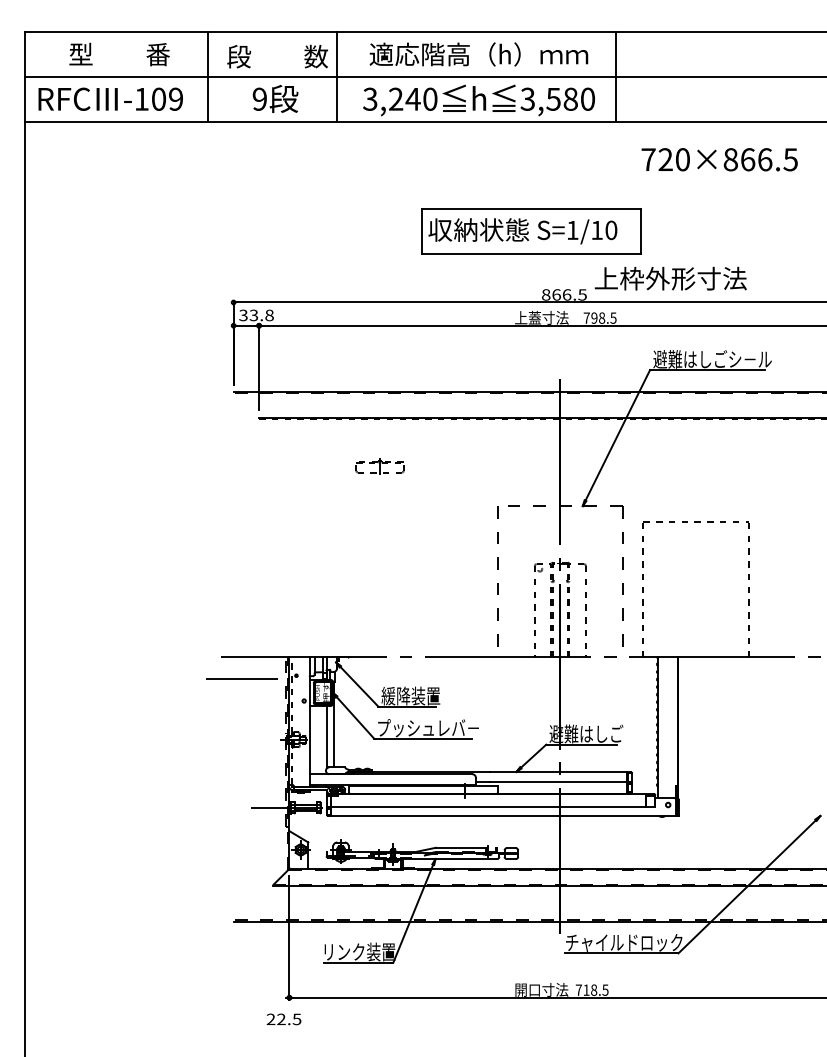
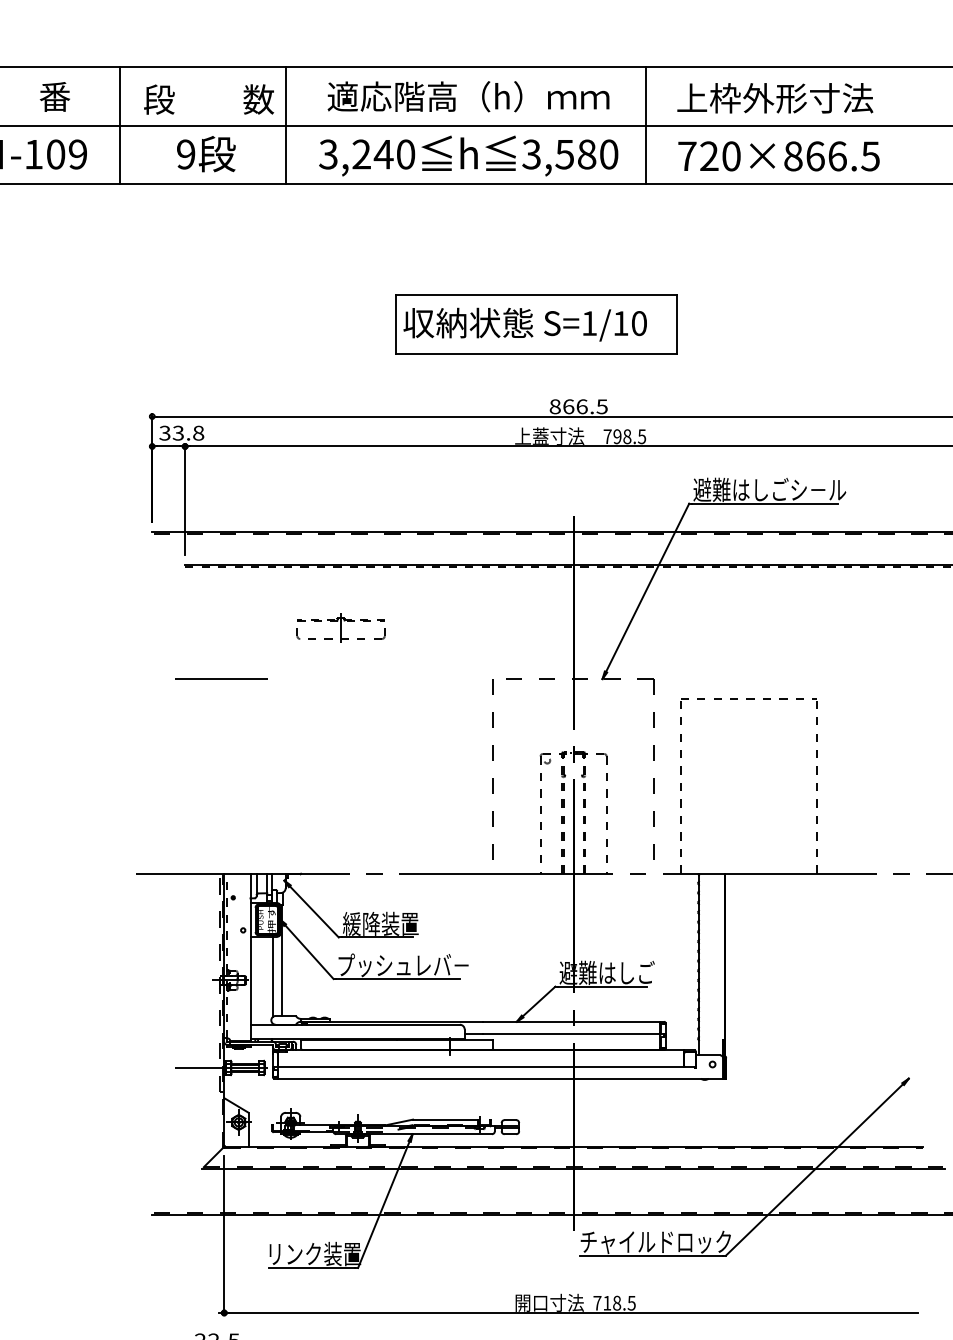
text: (719, 159) -> (778, 156), moved
text: (670, 278) -> (774, 98), moved
part: (379, 466) -> (340, 627), size x1.43
line: (241, 678) -> (220, 678), moved

